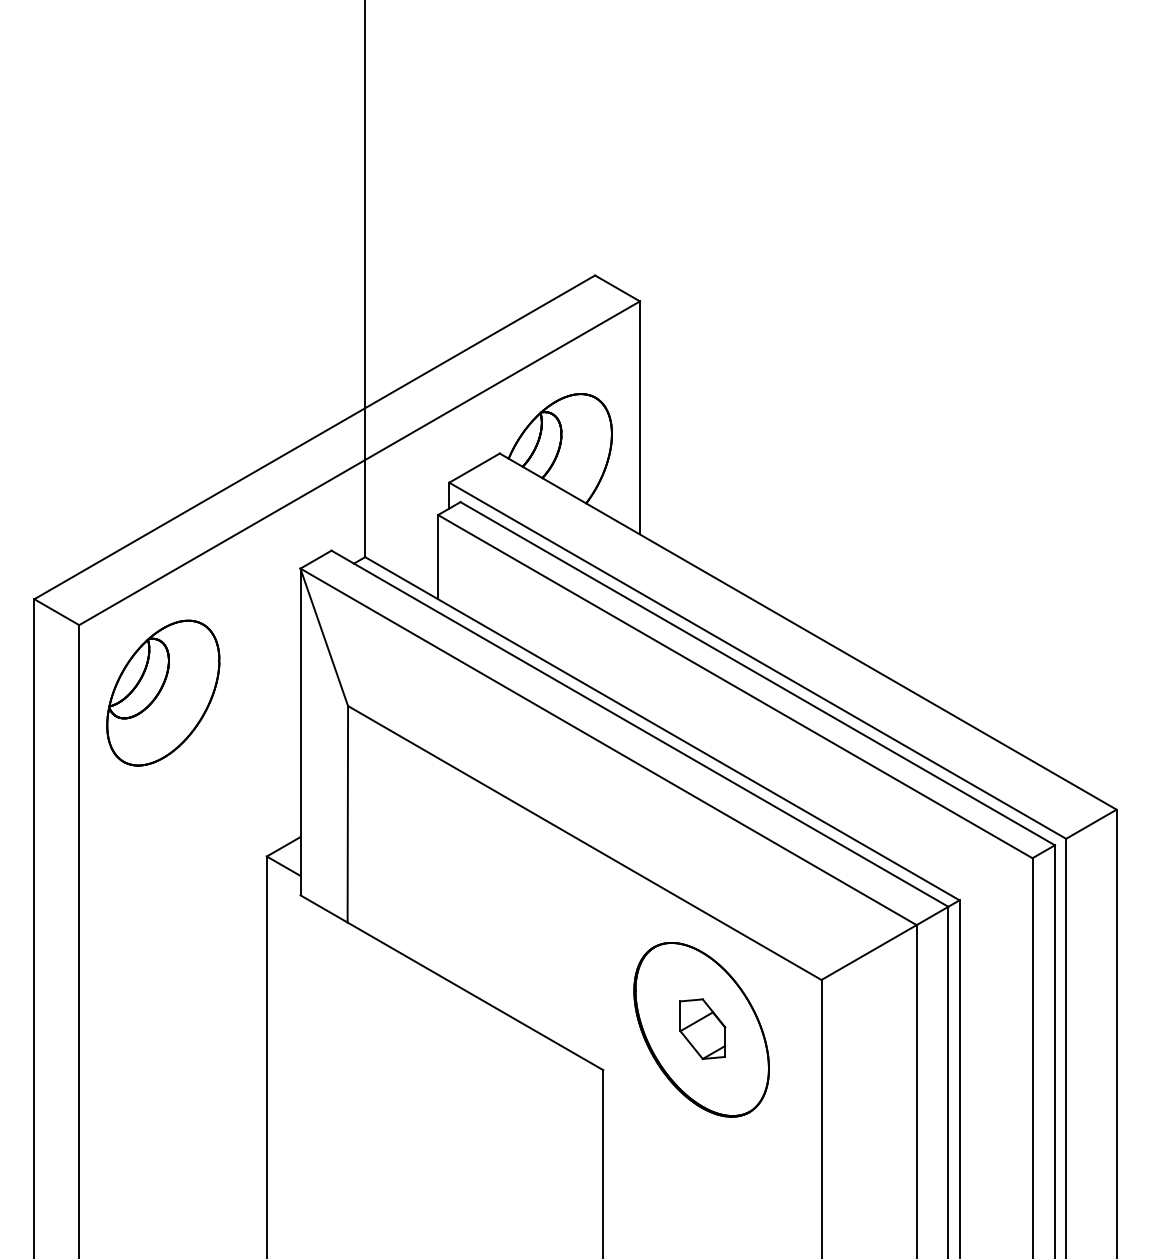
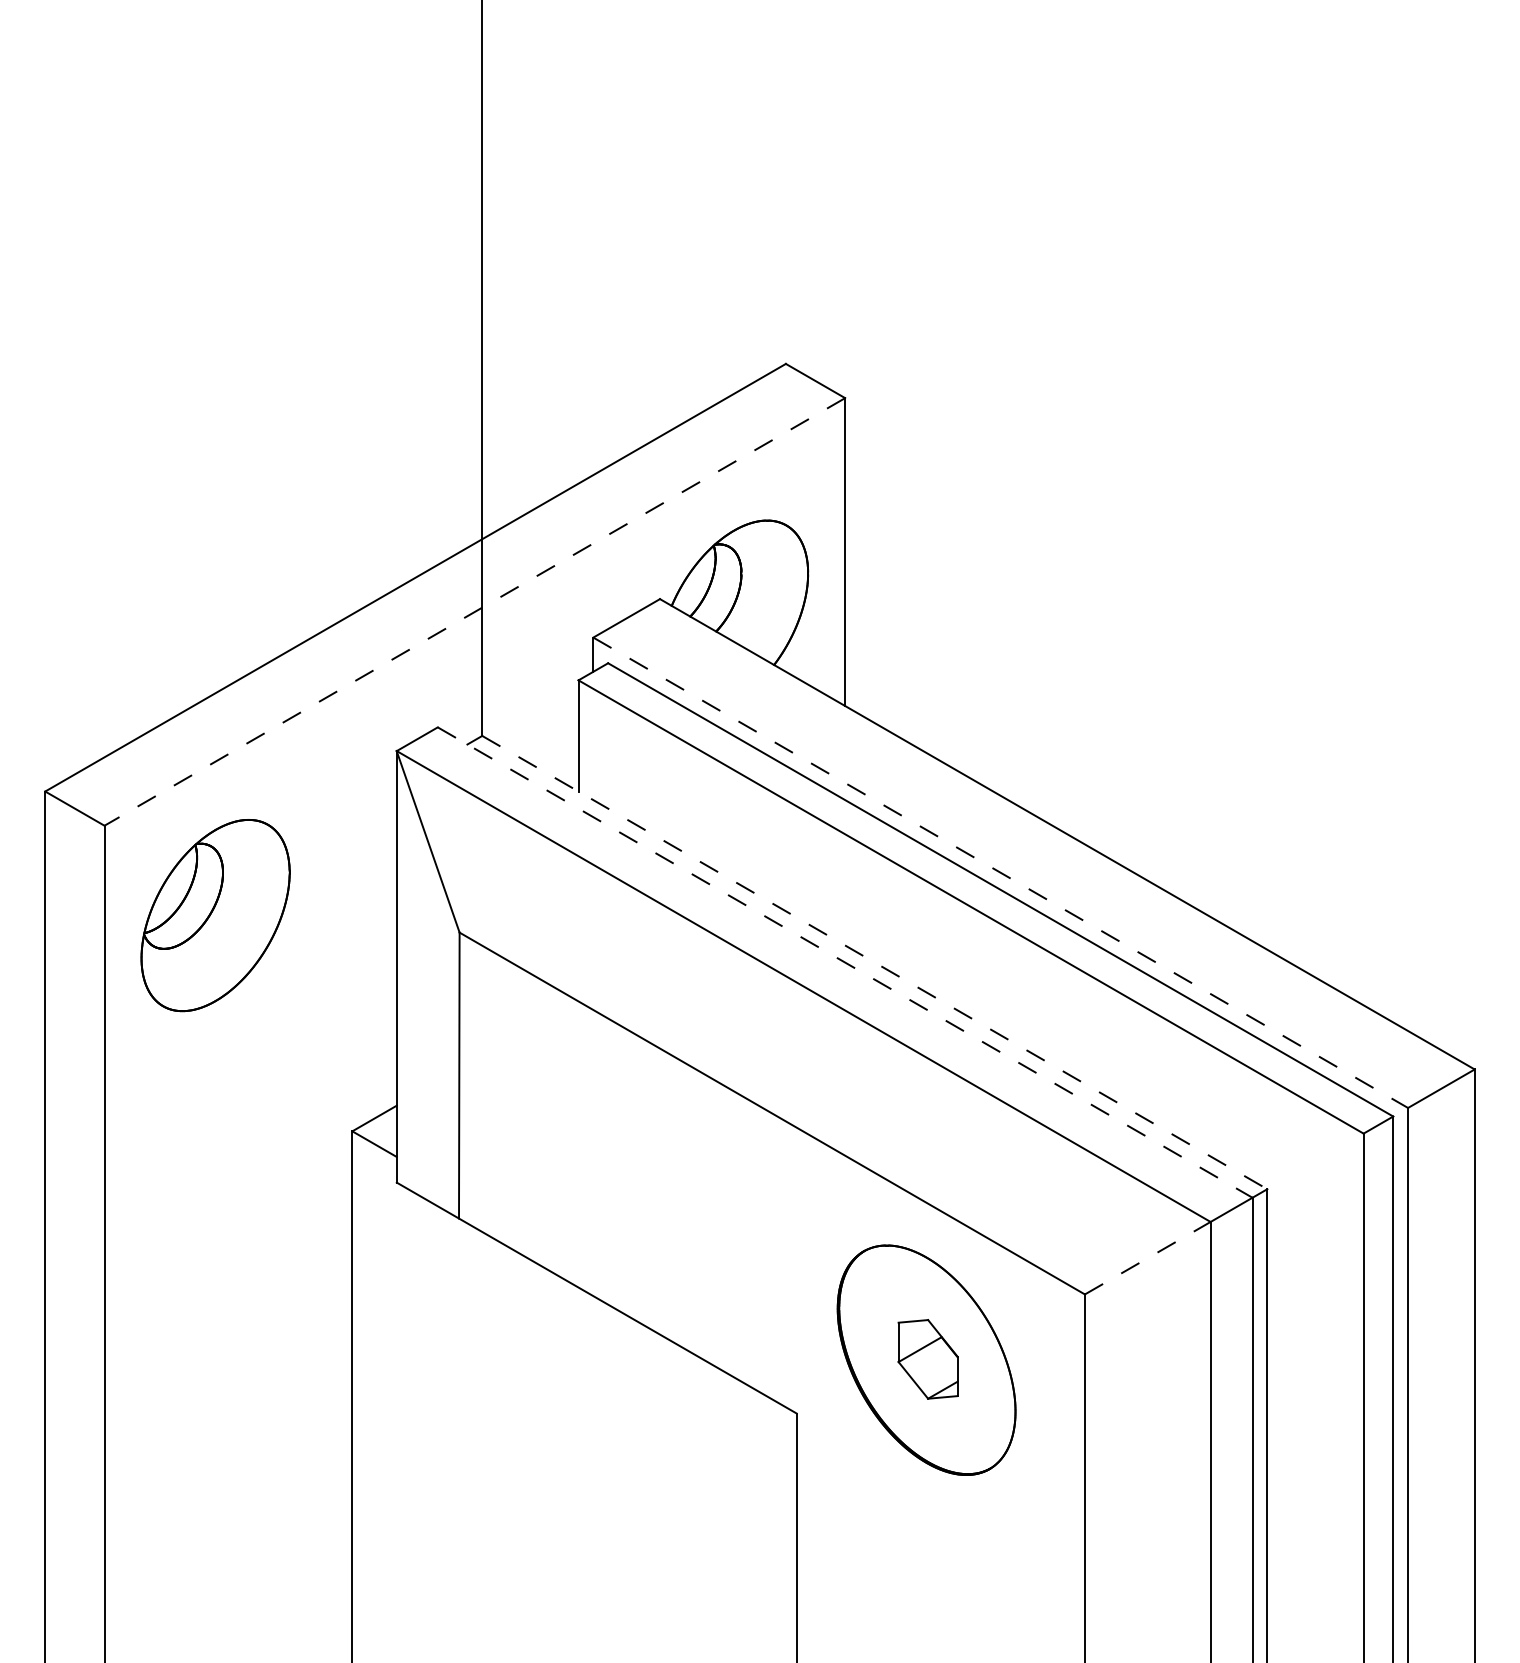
line: (359, 463) -> (474, 612), solid -> dashed
line: (758, 661) -> (1001, 873), solid -> dashed
line: (640, 728) -> (845, 962), solid -> dashed
line: (662, 728) -> (874, 962), solid -> dashed
line: (869, 952) -> (1148, 1258), solid -> dashed

